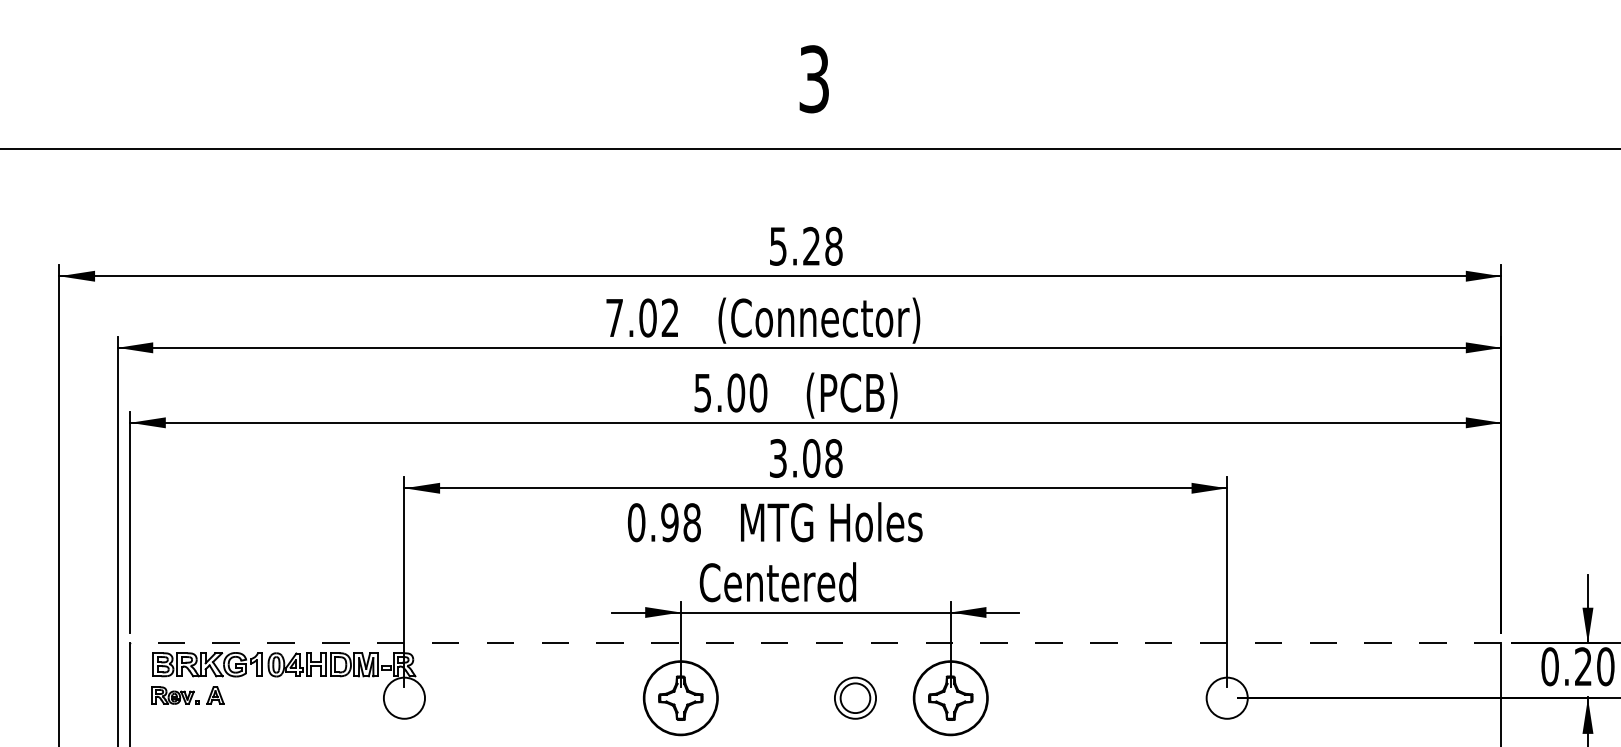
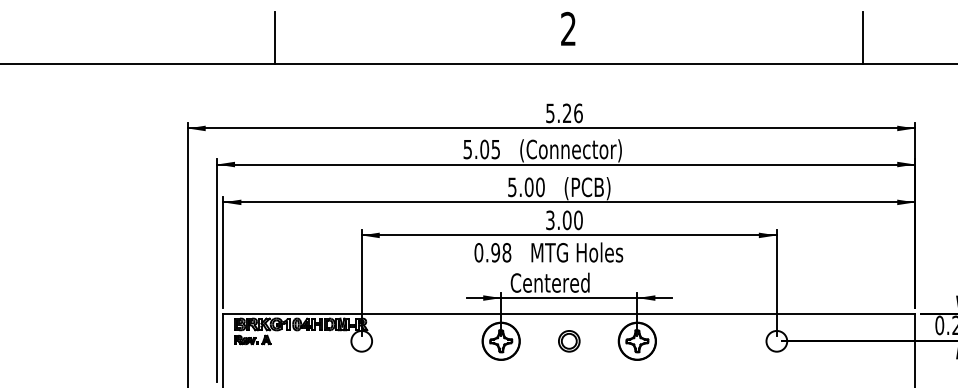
text: (814, 80) -> (568, 29), 3 -> 2
line: (231, 97) -> (274, 38), added
line: (1396, 97) -> (862, 38), added
text: (834, 244) -> (578, 112), 5.28 -> 5.26
text: (641, 317) -> (481, 149), 7.02 -> 5.05
text: (834, 458) -> (578, 220), 3.08 -> 3.00
line: (816, 643) -> (569, 313), dashed -> solid
part: (855, 698) -> (569, 341), moved

